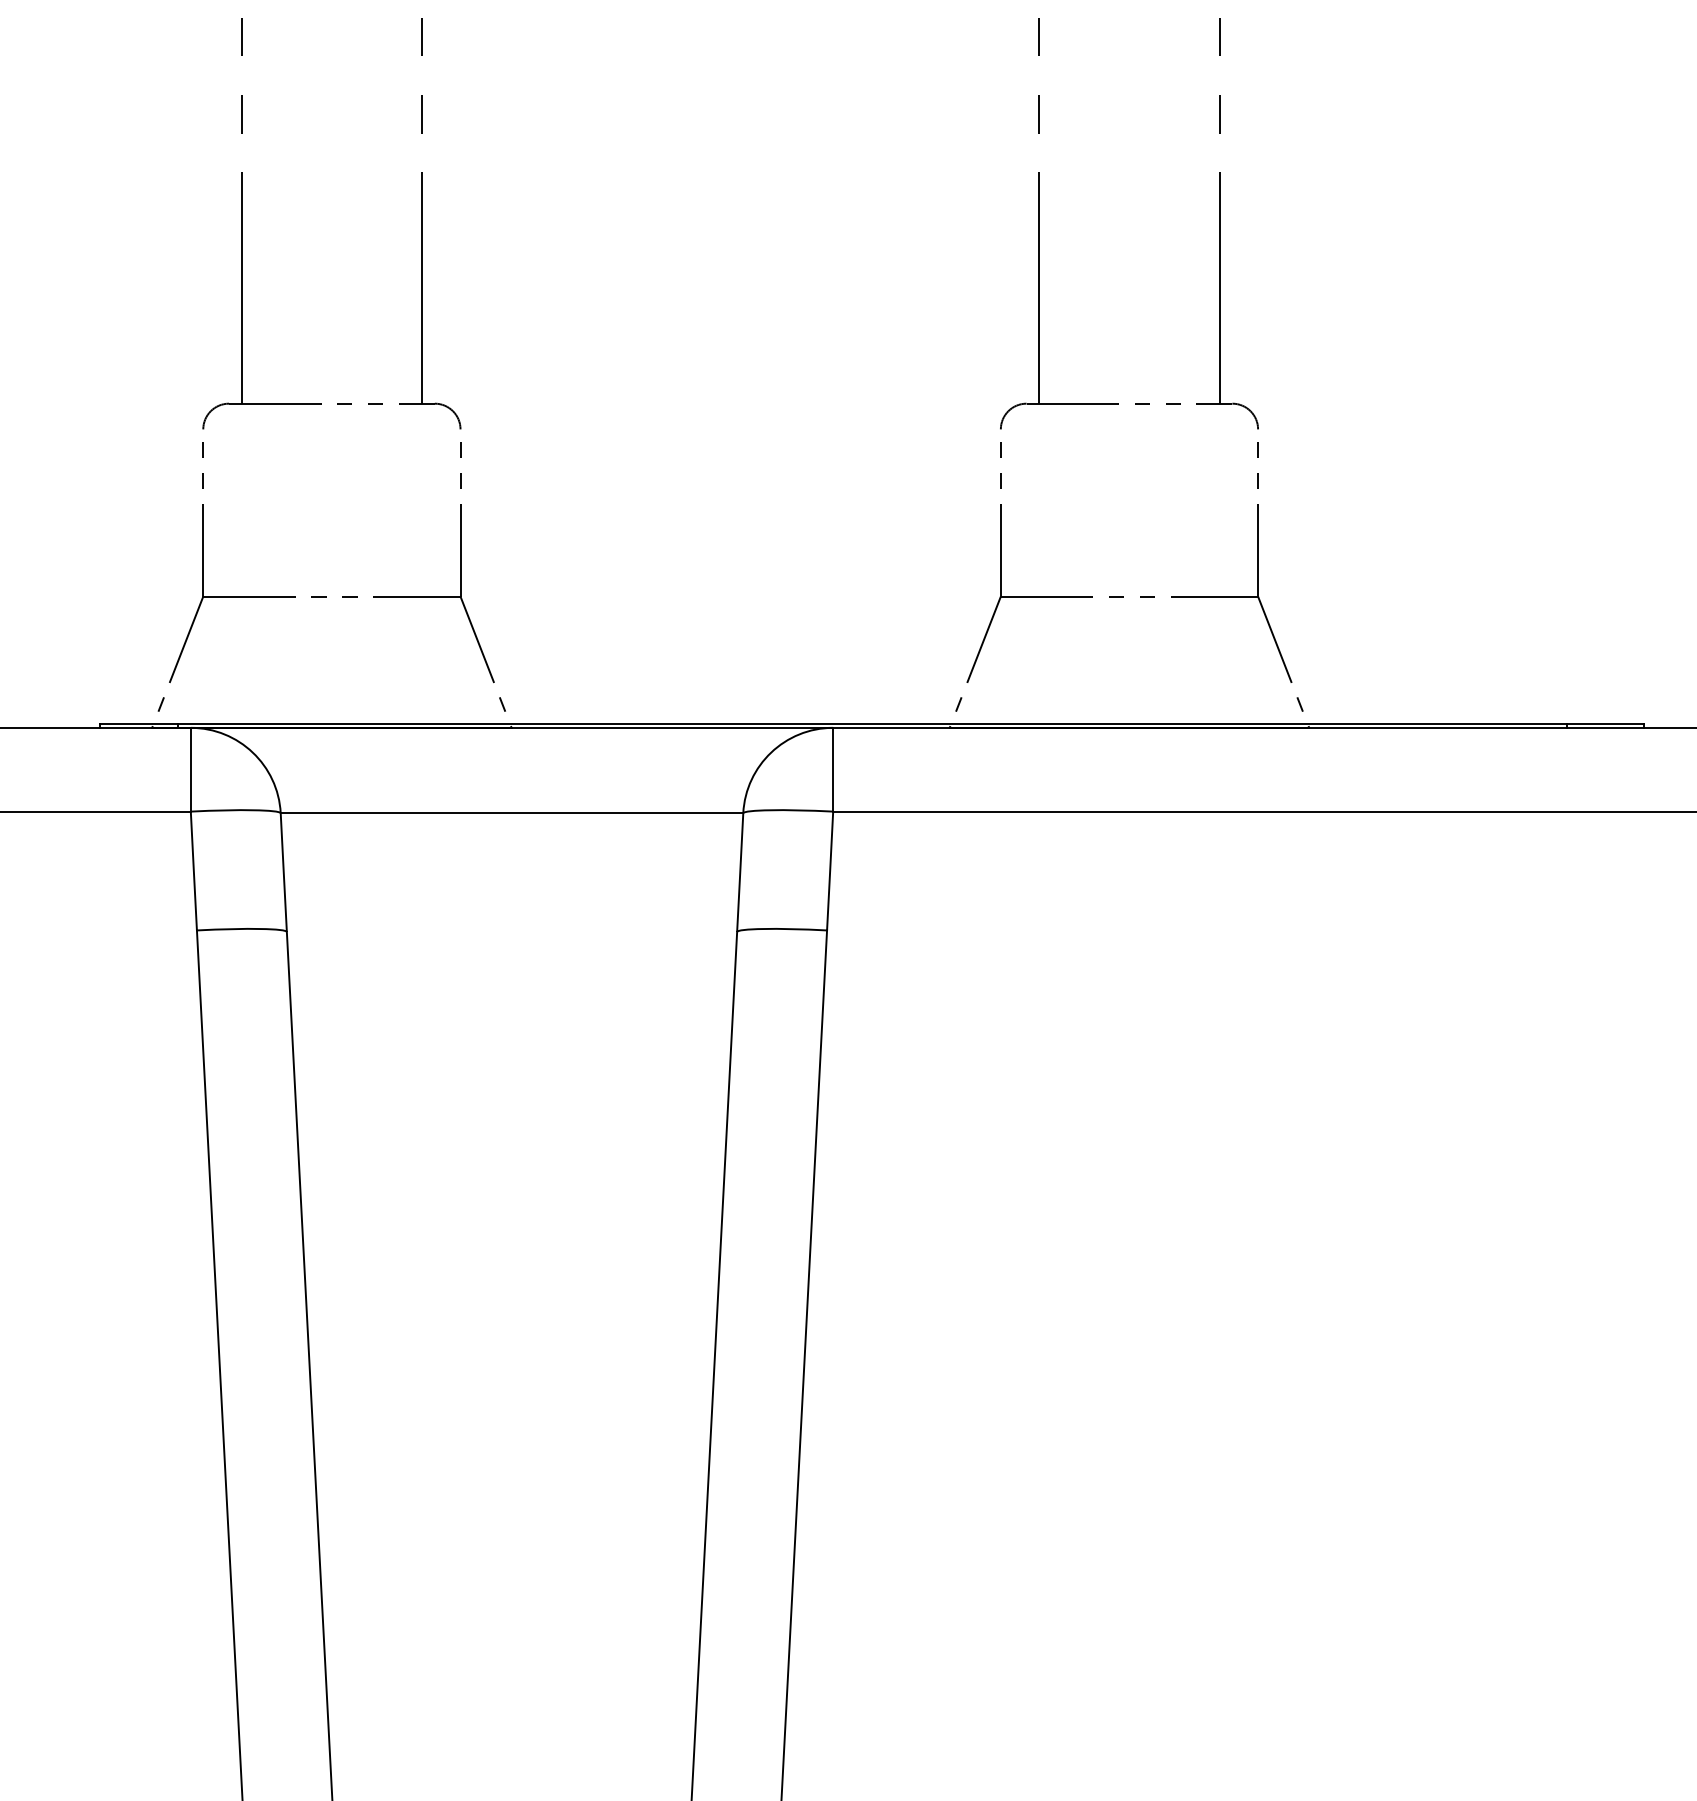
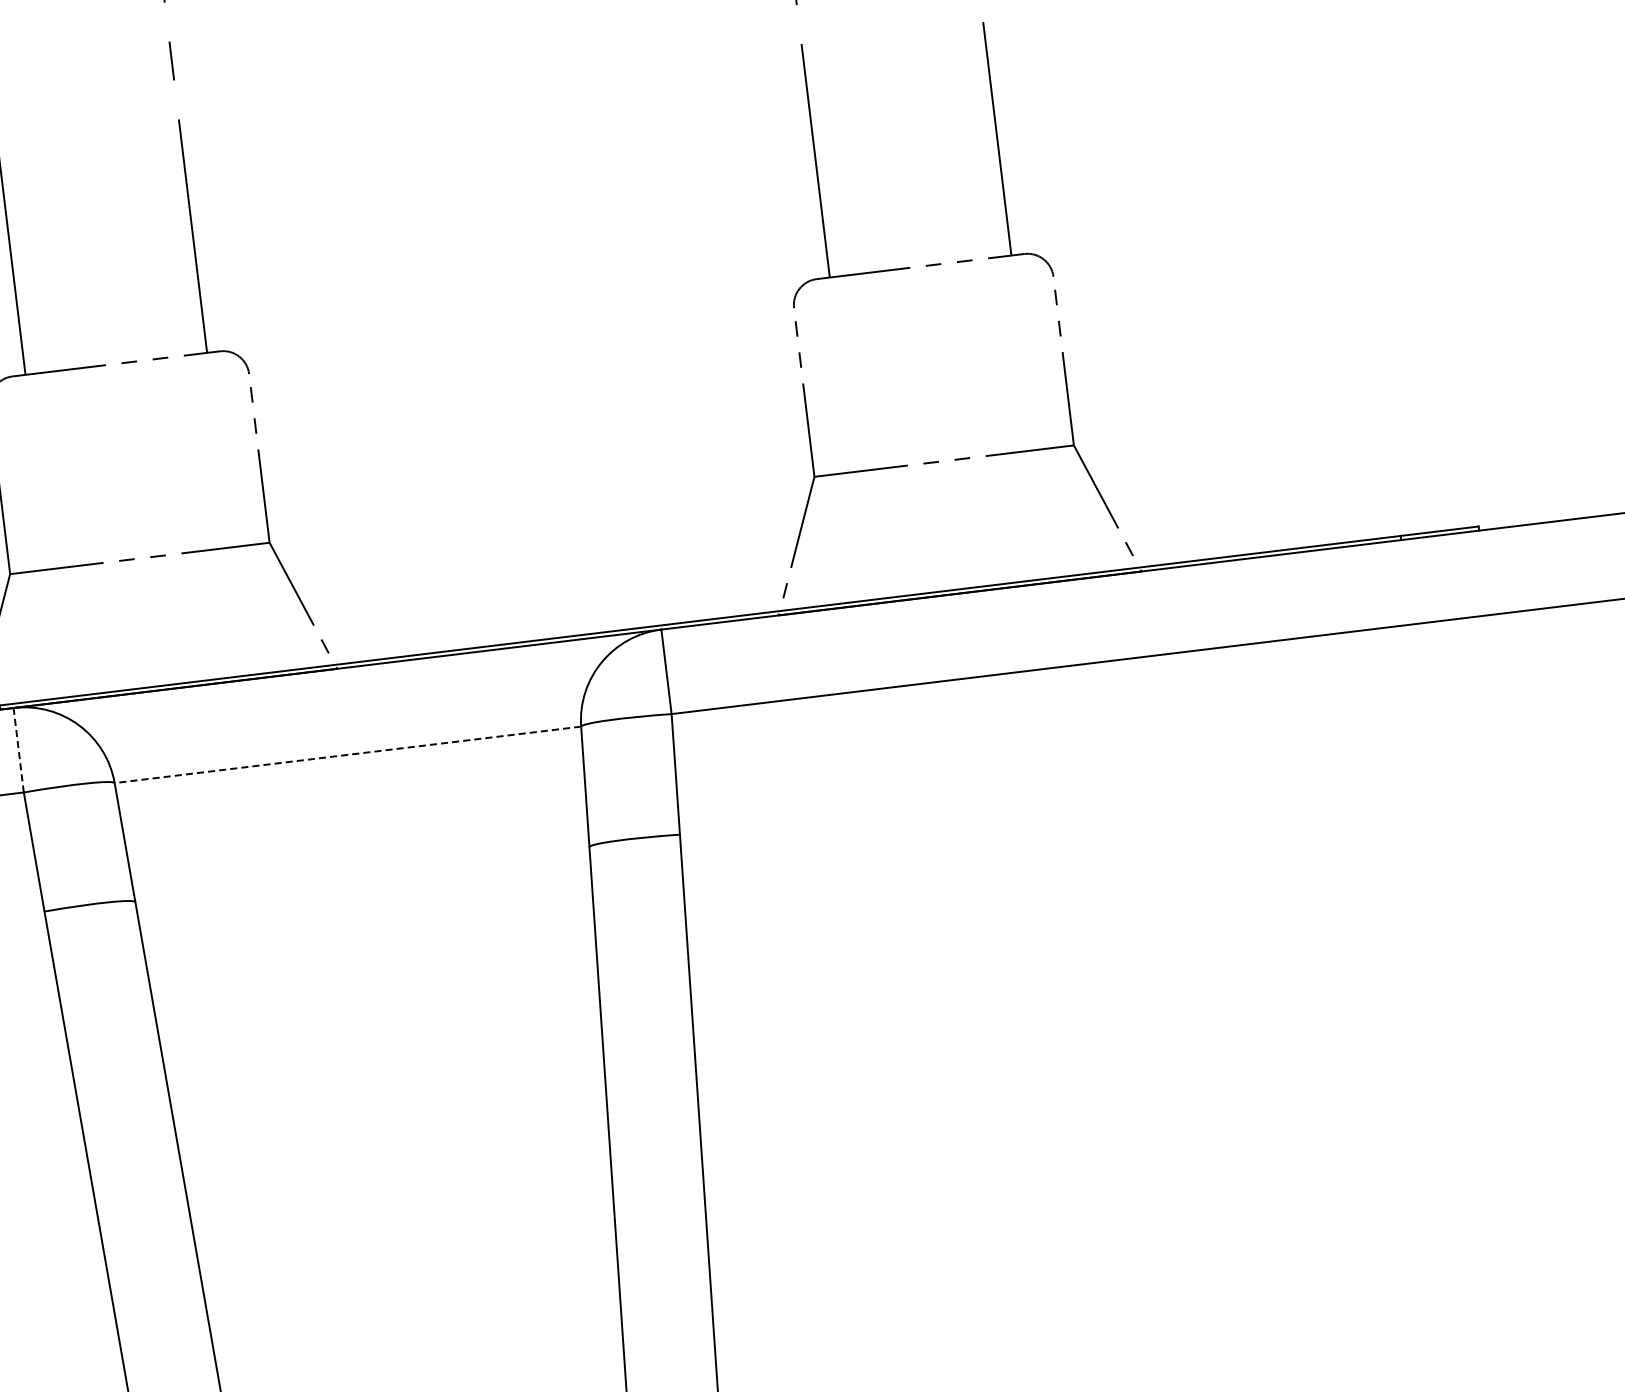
line: (190, 769) -> (18, 750), solid -> dashed
line: (511, 813) -> (347, 755), solid -> dashed

